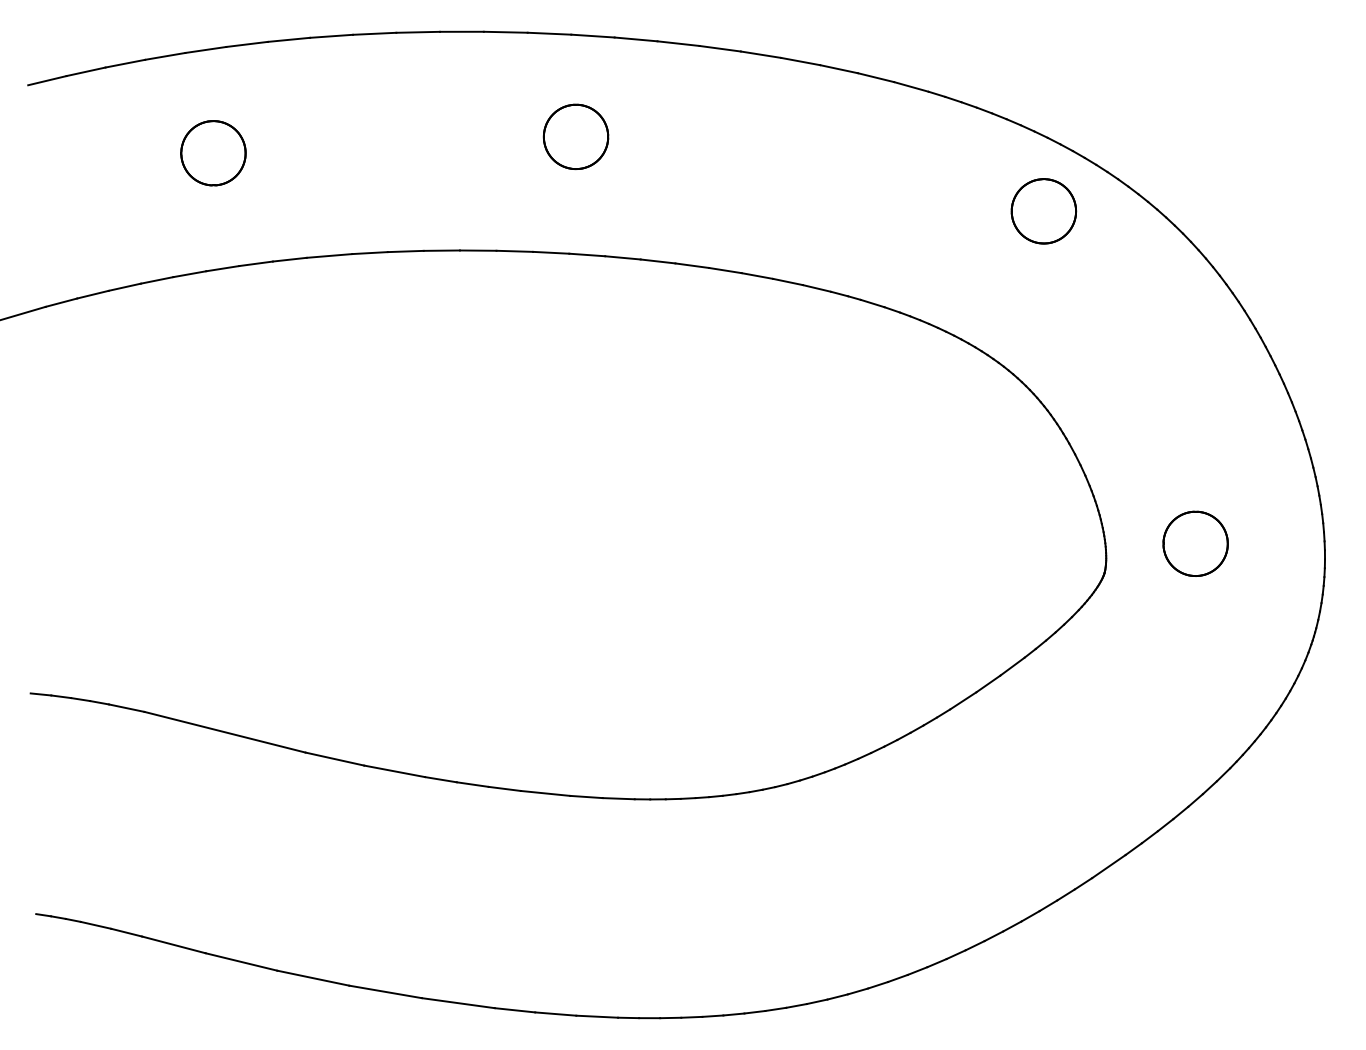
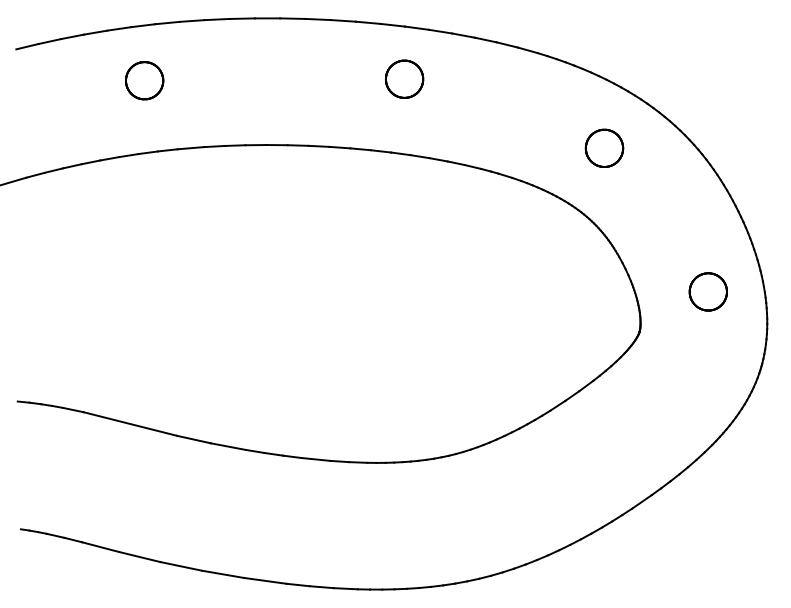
part: (575, 135) -> (404, 78), moved
part: (213, 152) -> (144, 80), moved
part: (1043, 209) -> (604, 147), moved
part: (1194, 543) -> (707, 291), moved

